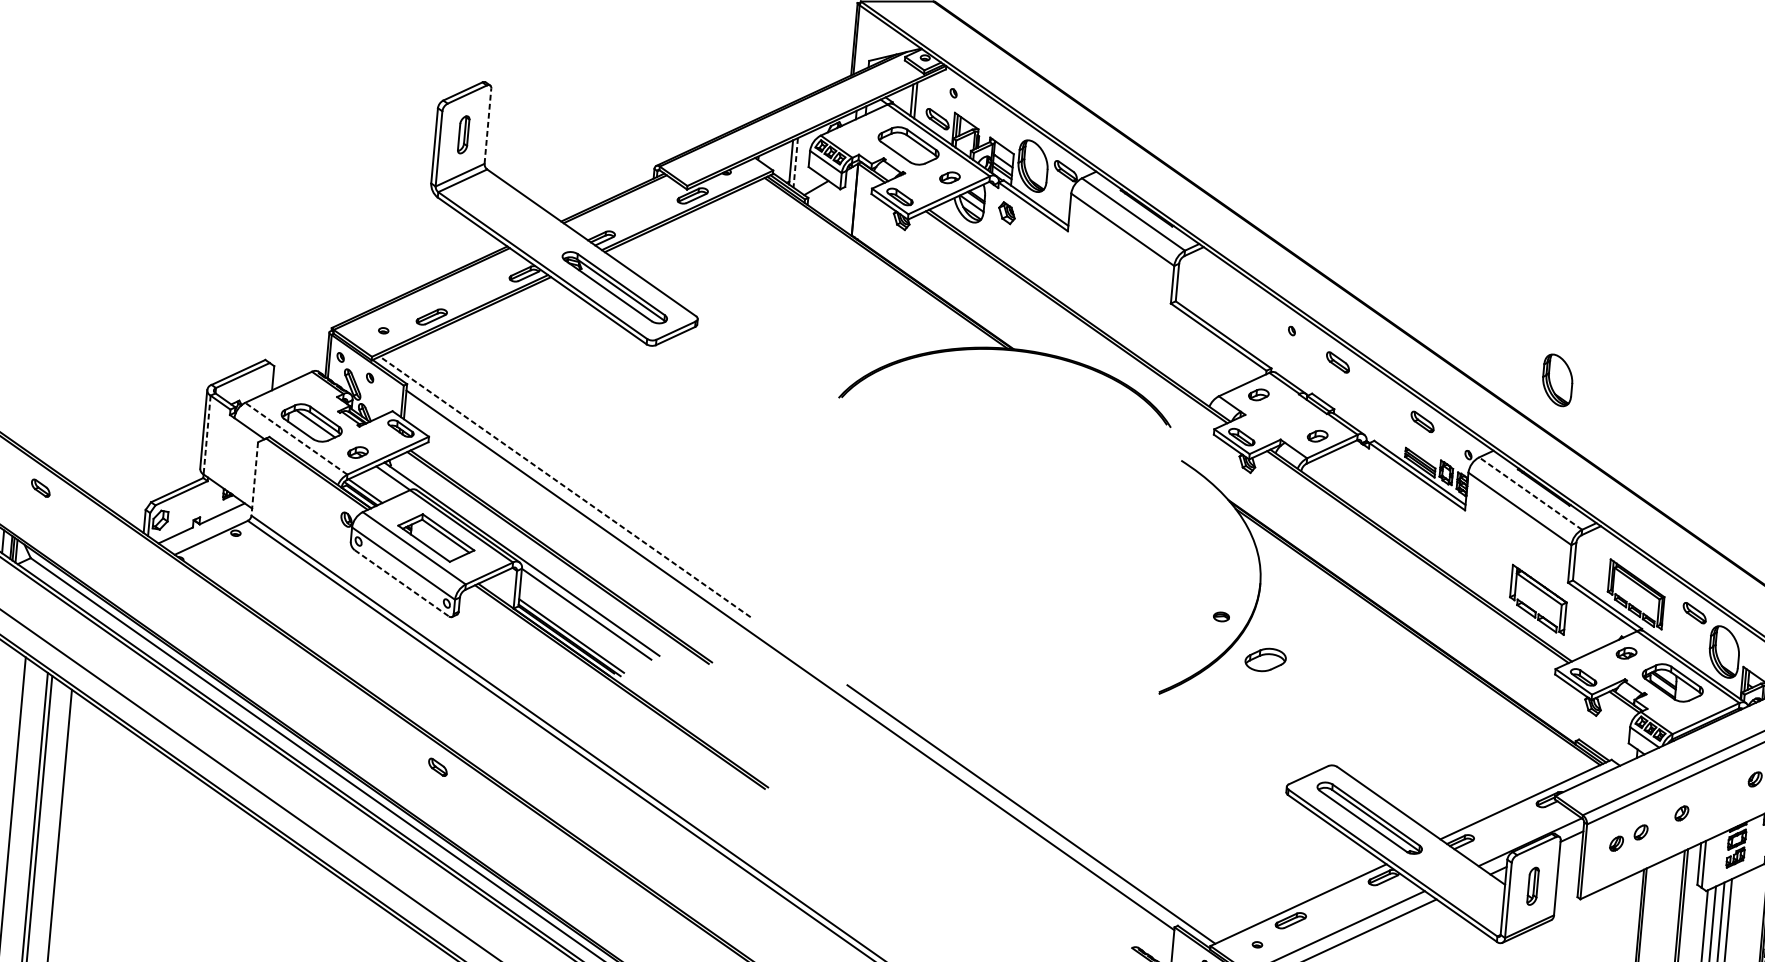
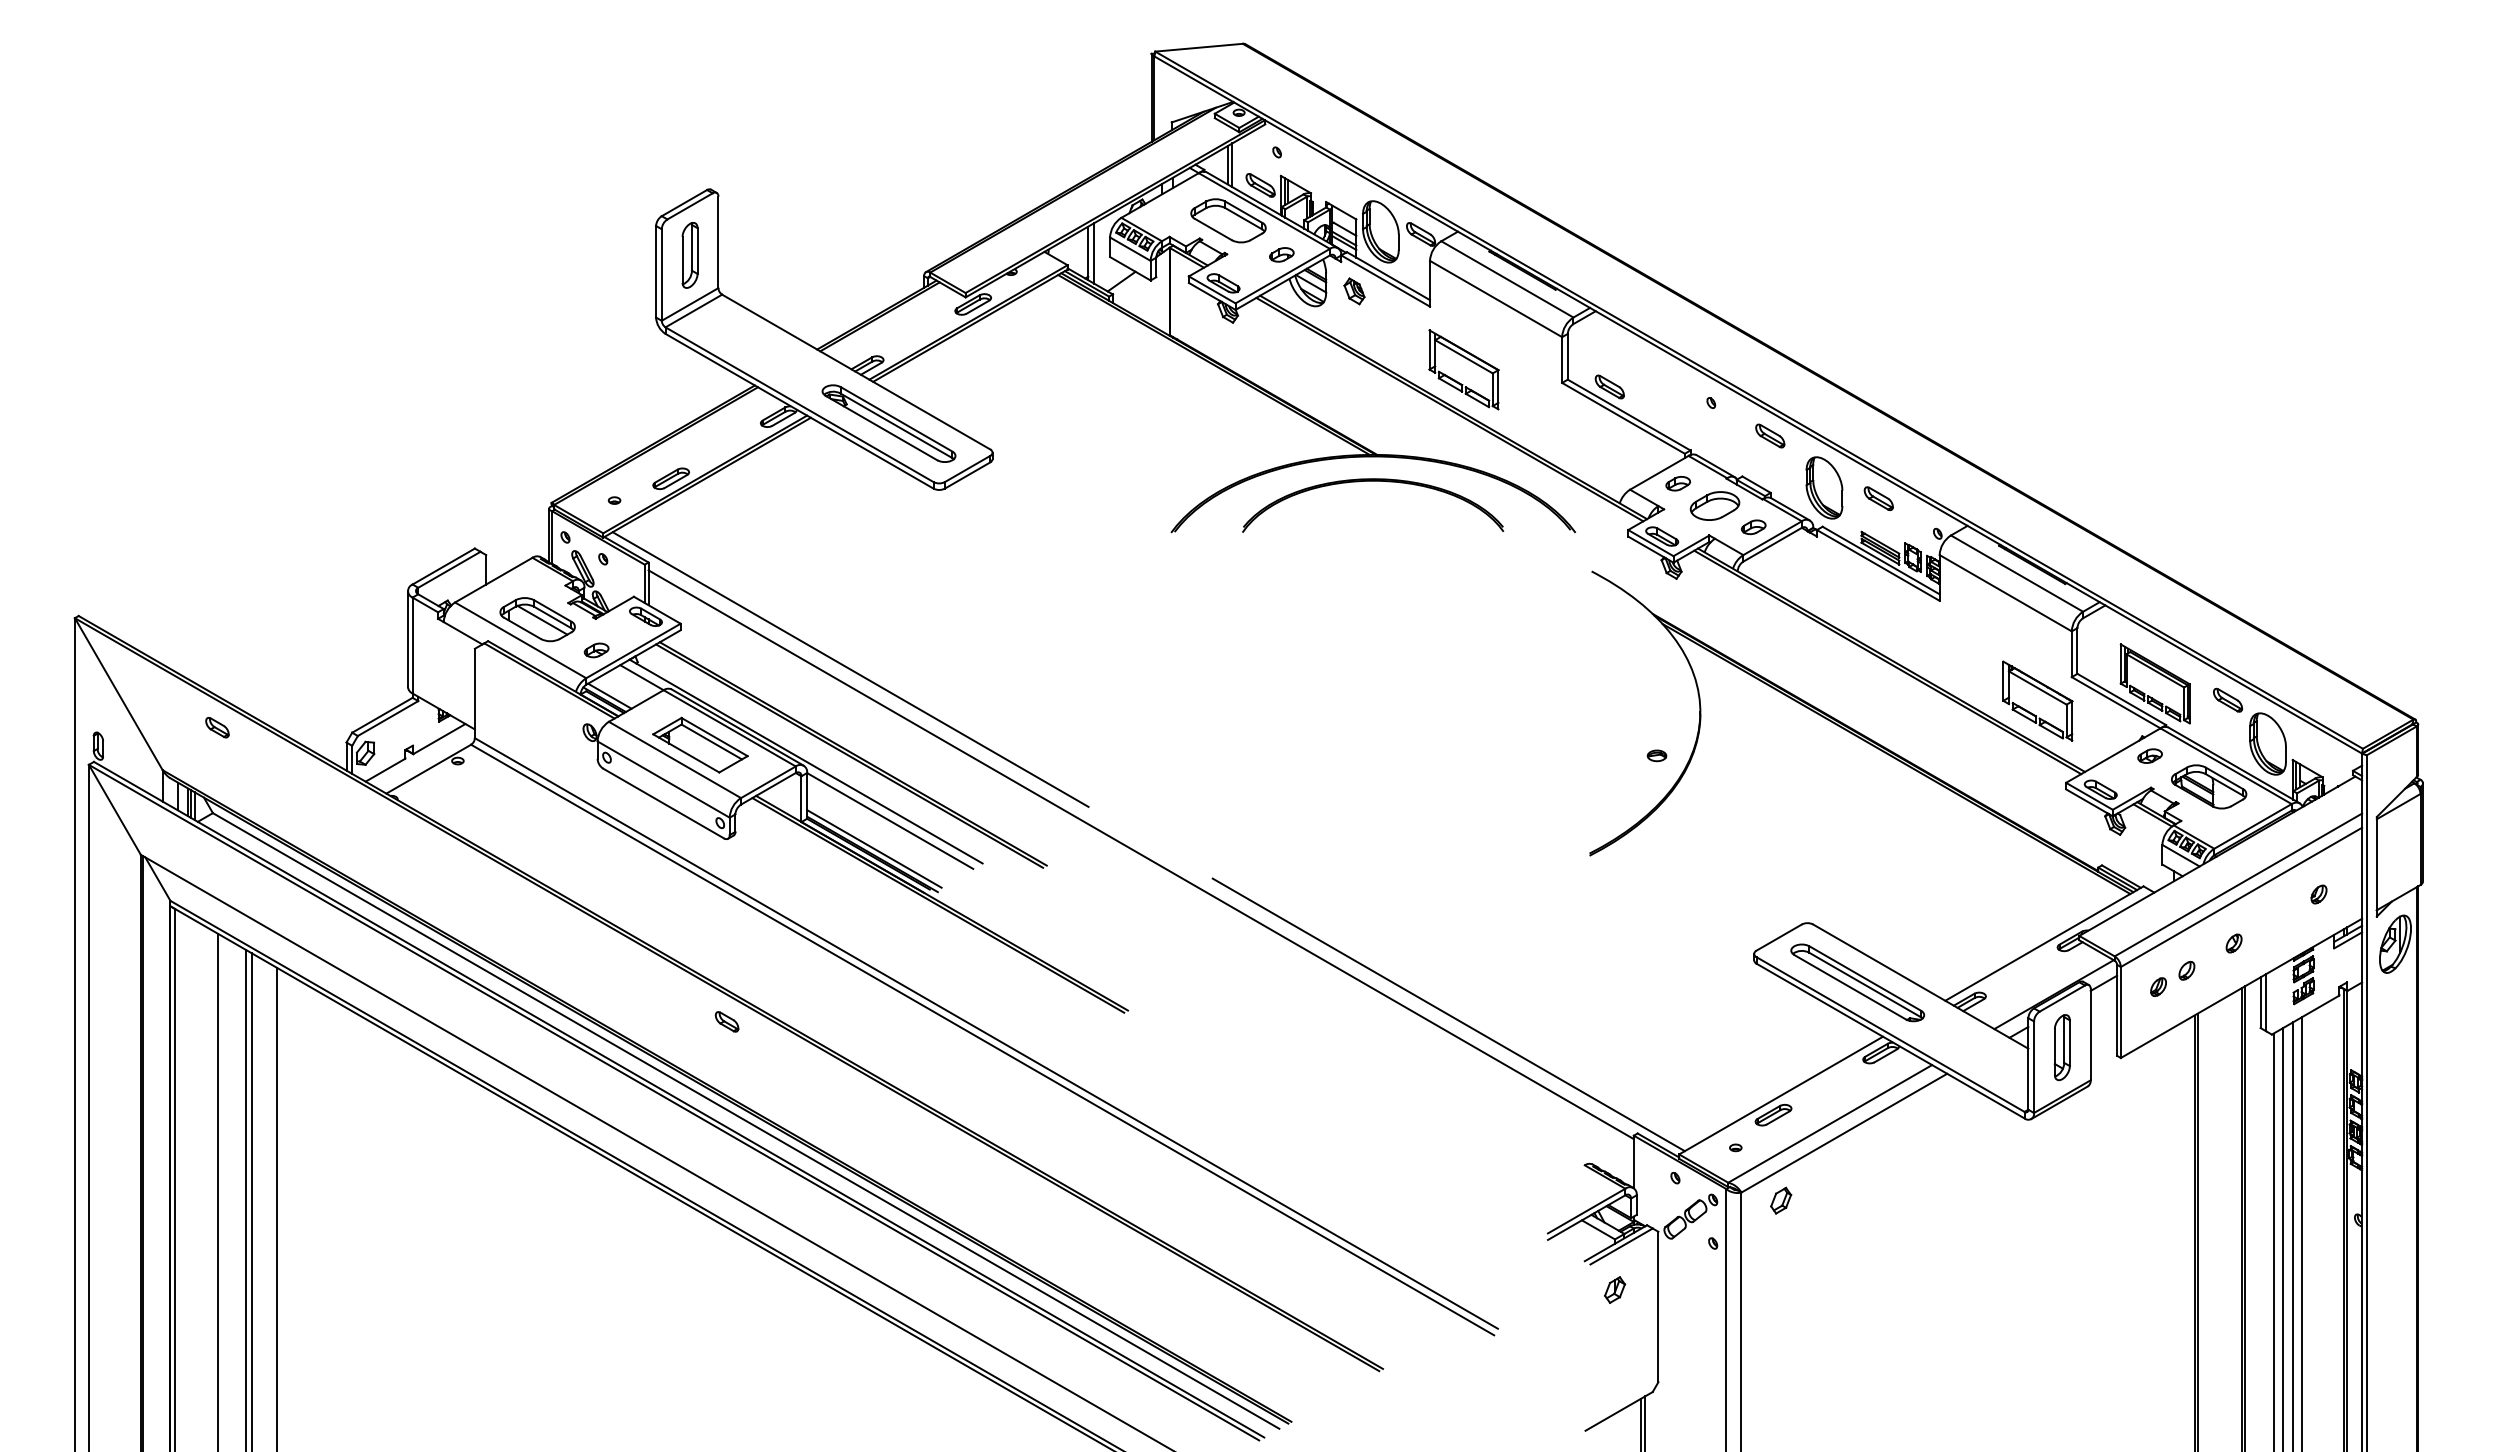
line: (488, 126) -> (718, 242), dashed -> solid
part: (463, 134) -> (689, 255), size x1.43
line: (796, 162) -> (1094, 253), dashed -> solid
part: (1095, 278) -> (1468, 360), added
part: (1209, 309) -> (1609, 386), added
part: (1008, 370) -> (1373, 481), added
part: (1557, 379) -> (1824, 487), moved
line: (207, 435) -> (412, 645), dashed -> solid
line: (296, 438) -> (520, 640), dashed -> solid
line: (254, 479) -> (474, 693), dashed -> solid
line: (565, 486) -> (850, 669), dashed -> solid
line: (1530, 493) -> (2016, 573), dashed -> solid
line: (401, 583) -> (663, 803), dashed -> solid
part: (1265, 659) -> (1714, 505), moved
part: (1532, 886) -> (2061, 1047), size x1.43

